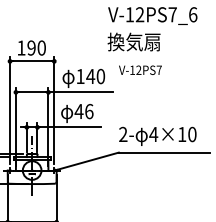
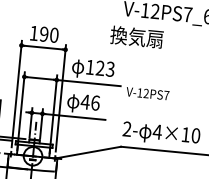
text: (133, 41) -> (136, 36), moved
text: (140, 69) -> (147, 92), moved
text: (95, 76) -> (105, 68), 140 -> 123

